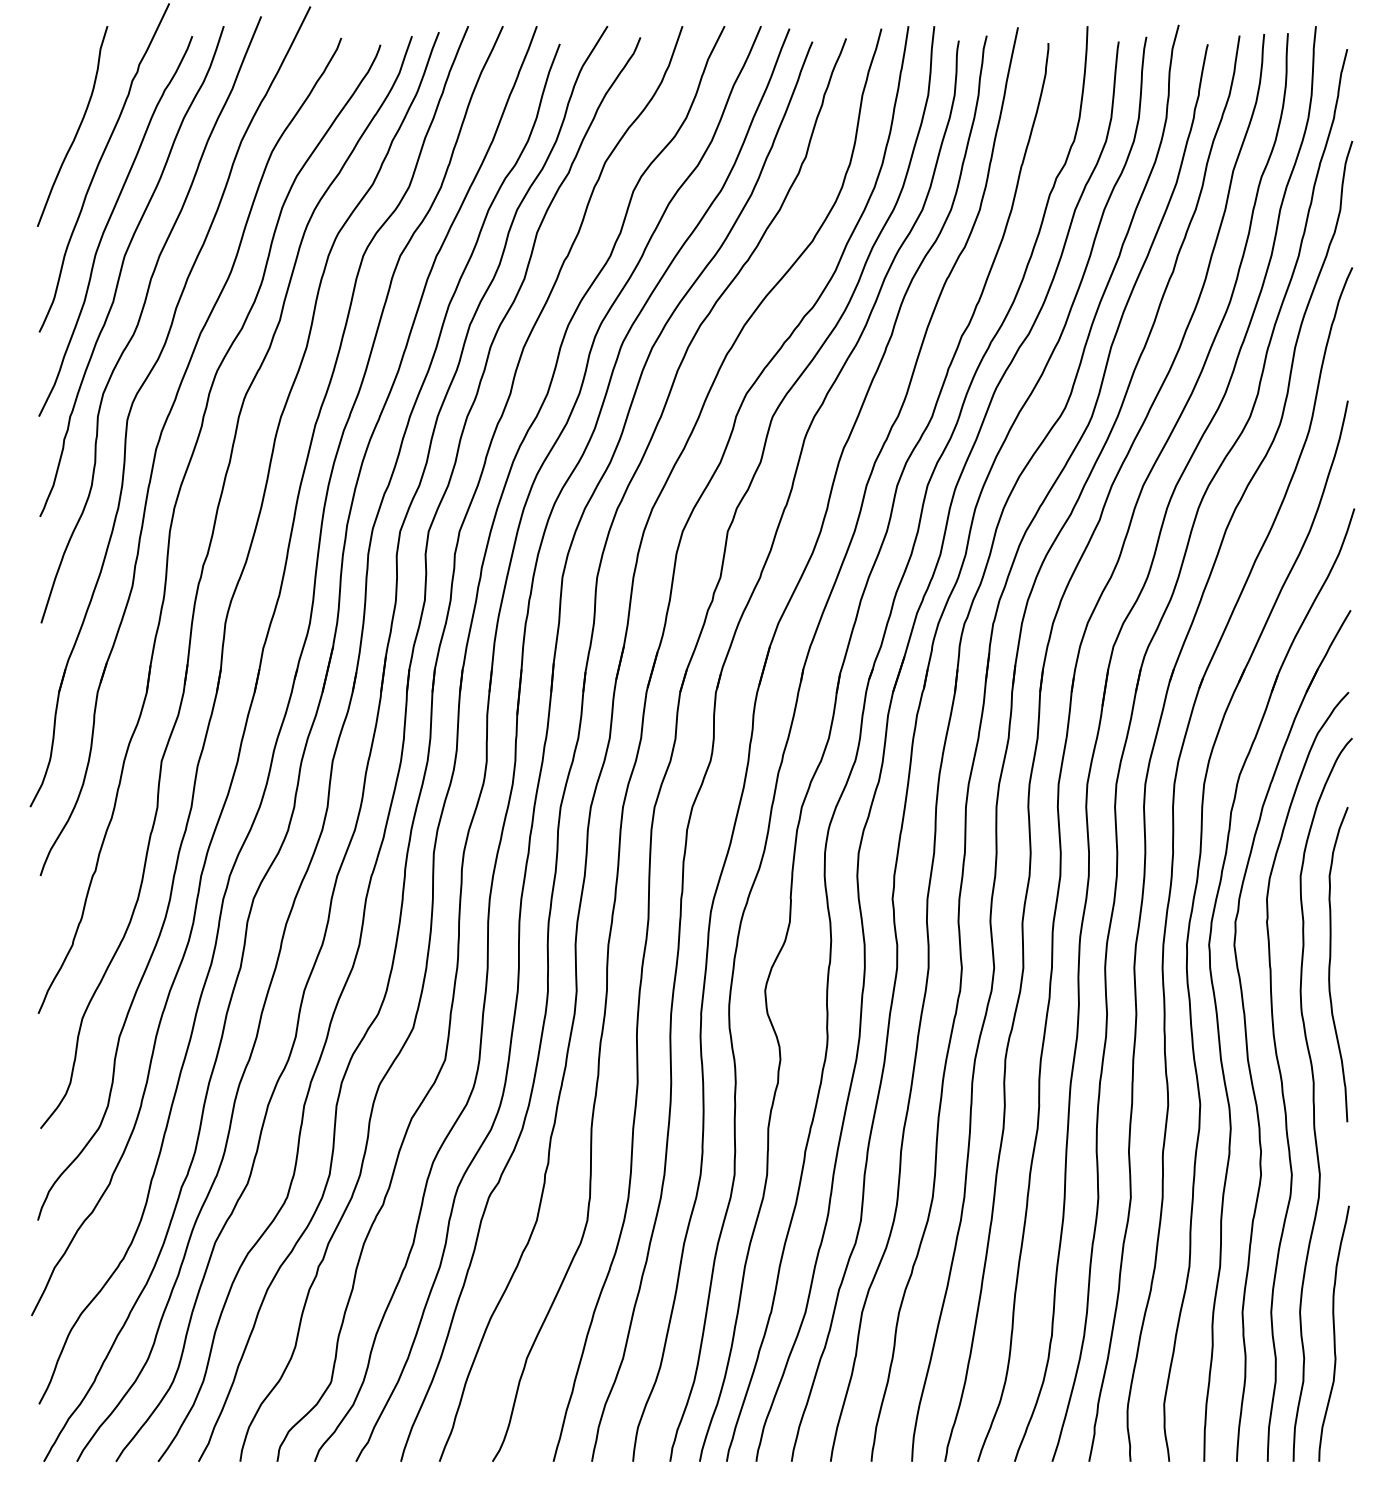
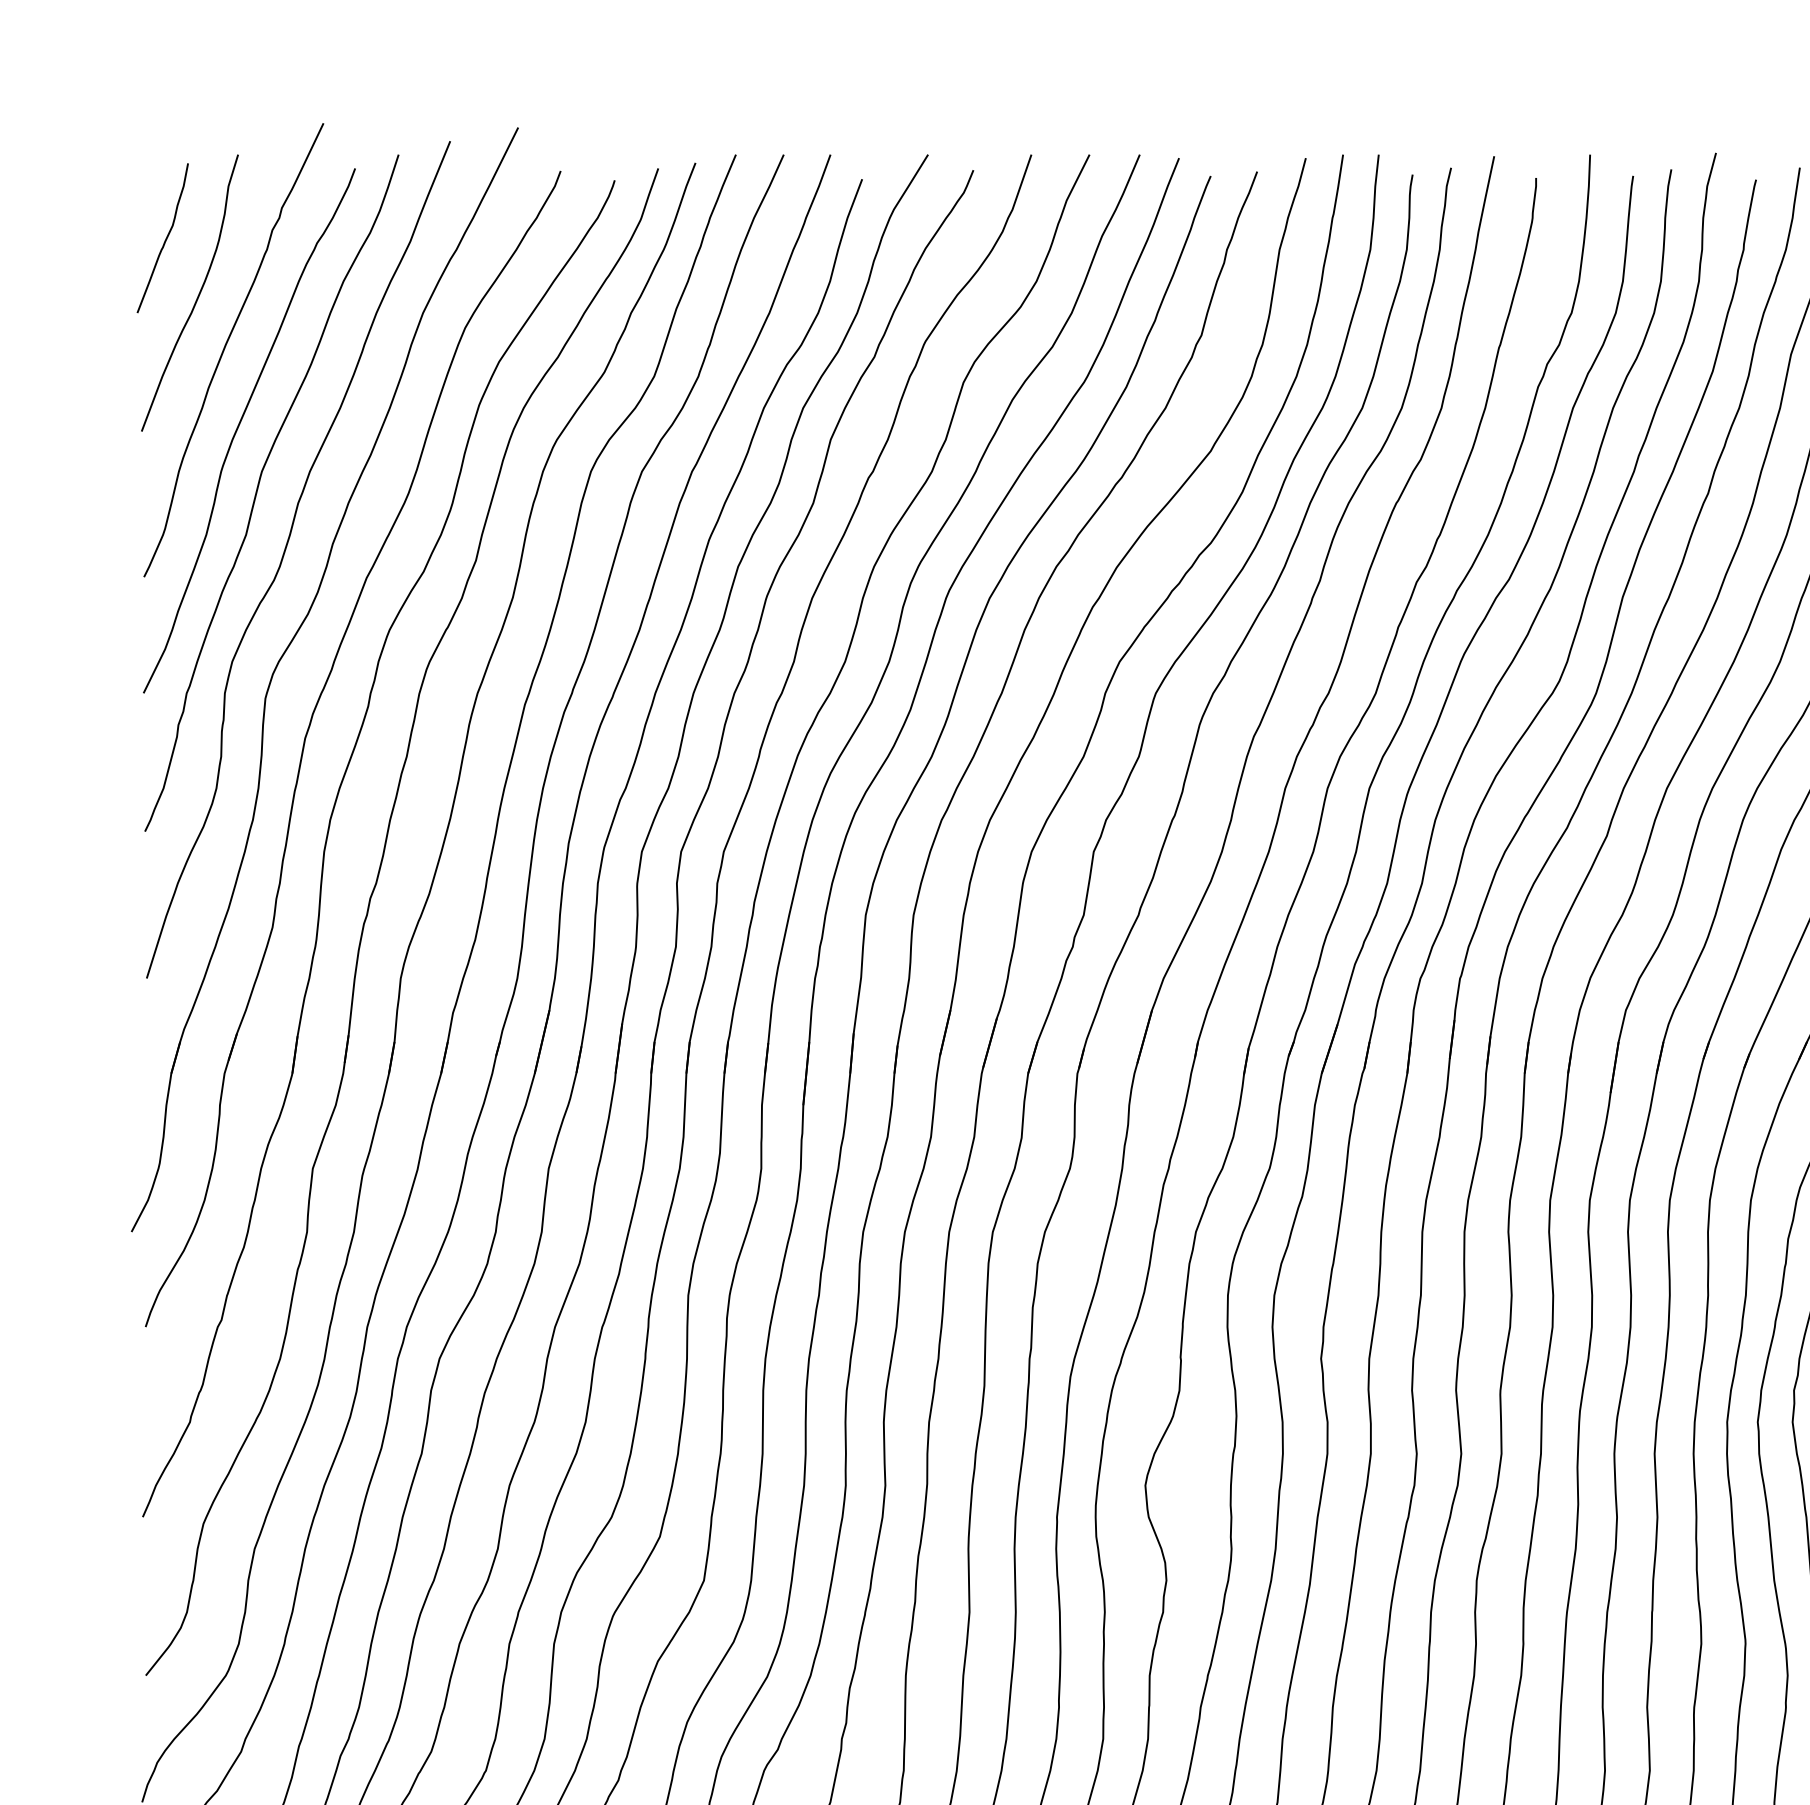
curve: (54, 86) -> (165, 237), added

